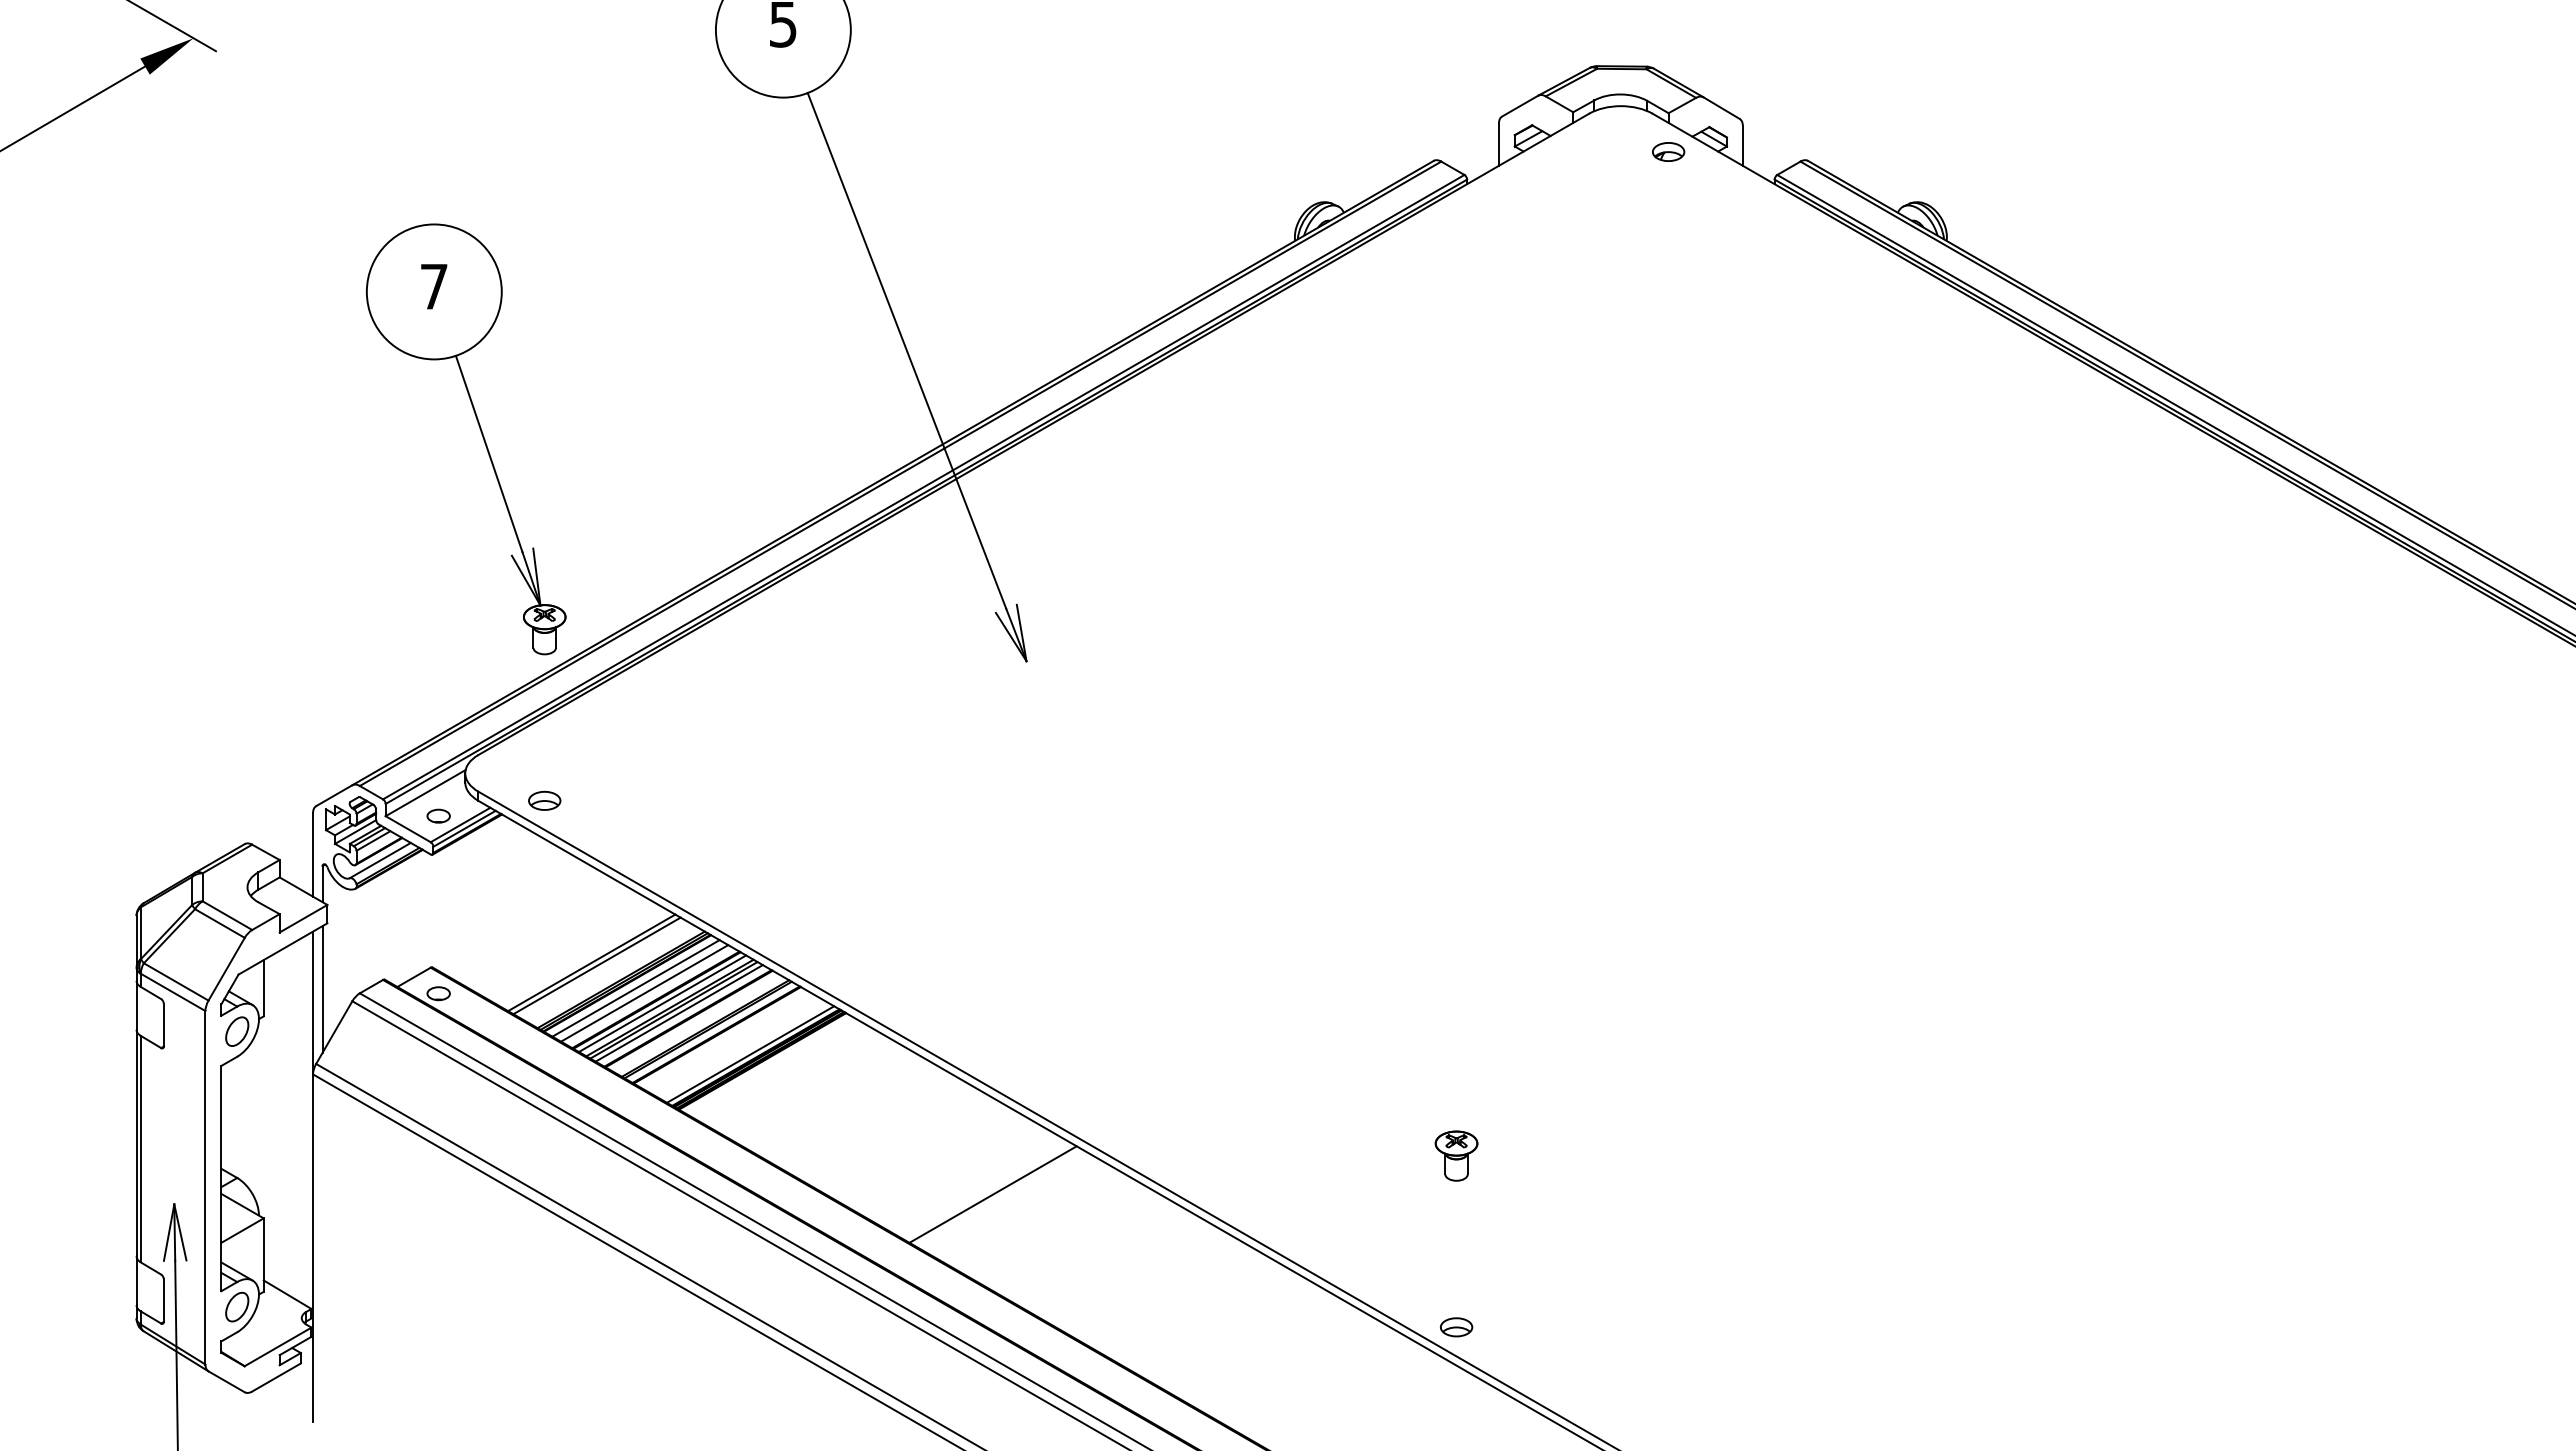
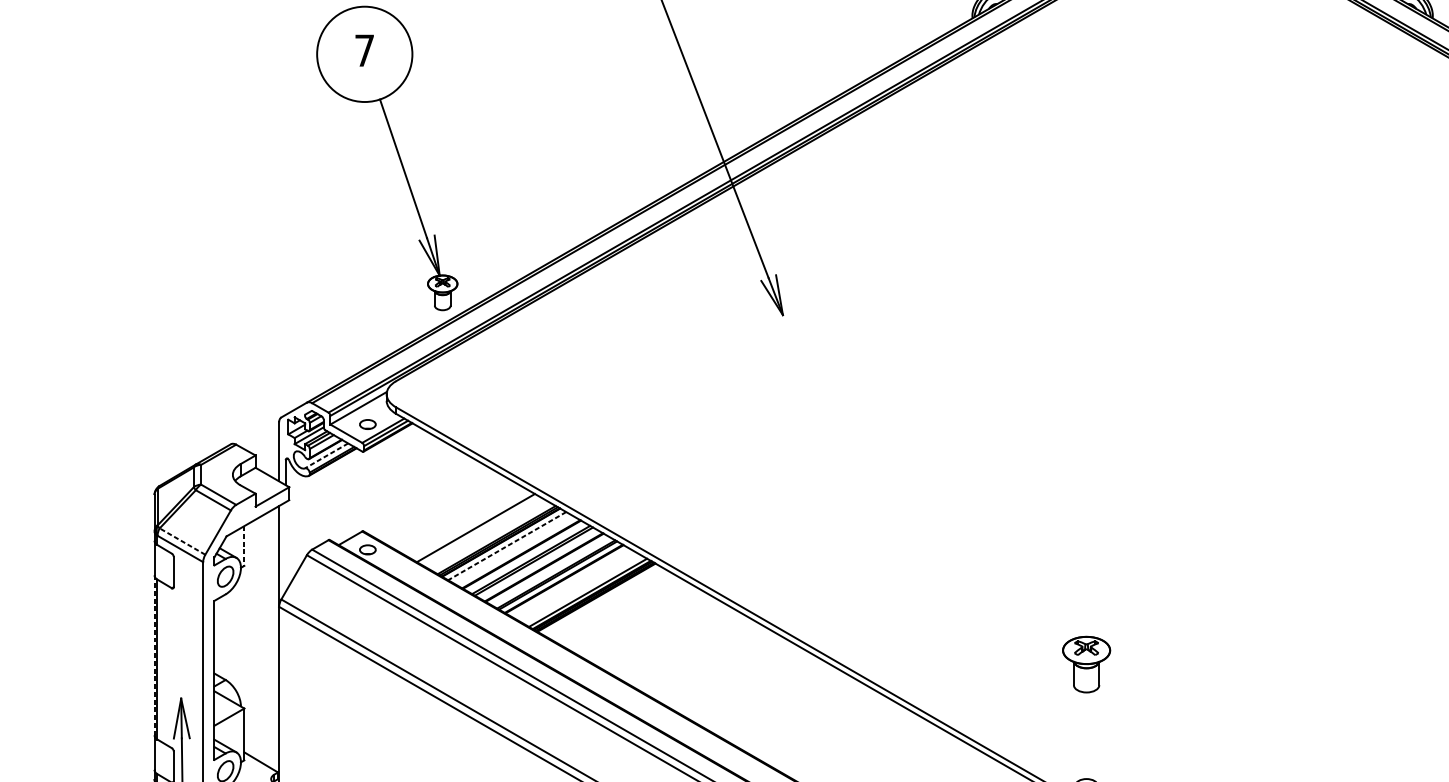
part: (544, 800) -> (442, 413), removed
line: (379, 860) -> (326, 455), solid -> dashed
line: (596, 965) -> (479, 529), removed
line: (175, 981) -> (182, 541), solid -> dashed
line: (263, 988) -> (244, 546), solid -> dashed
line: (636, 988) -> (507, 546), solid -> dashed
line: (322, 989) -> (285, 546), removed
line: (644, 993) -> (513, 549), removed
line: (662, 1003) -> (525, 556), removed
line: (678, 1013) -> (537, 563), removed
line: (136, 1143) -> (154, 655), solid -> dashed
part: (1456, 1155) -> (1086, 664), size x1.6
line: (992, 1194) -> (758, 691), removed

